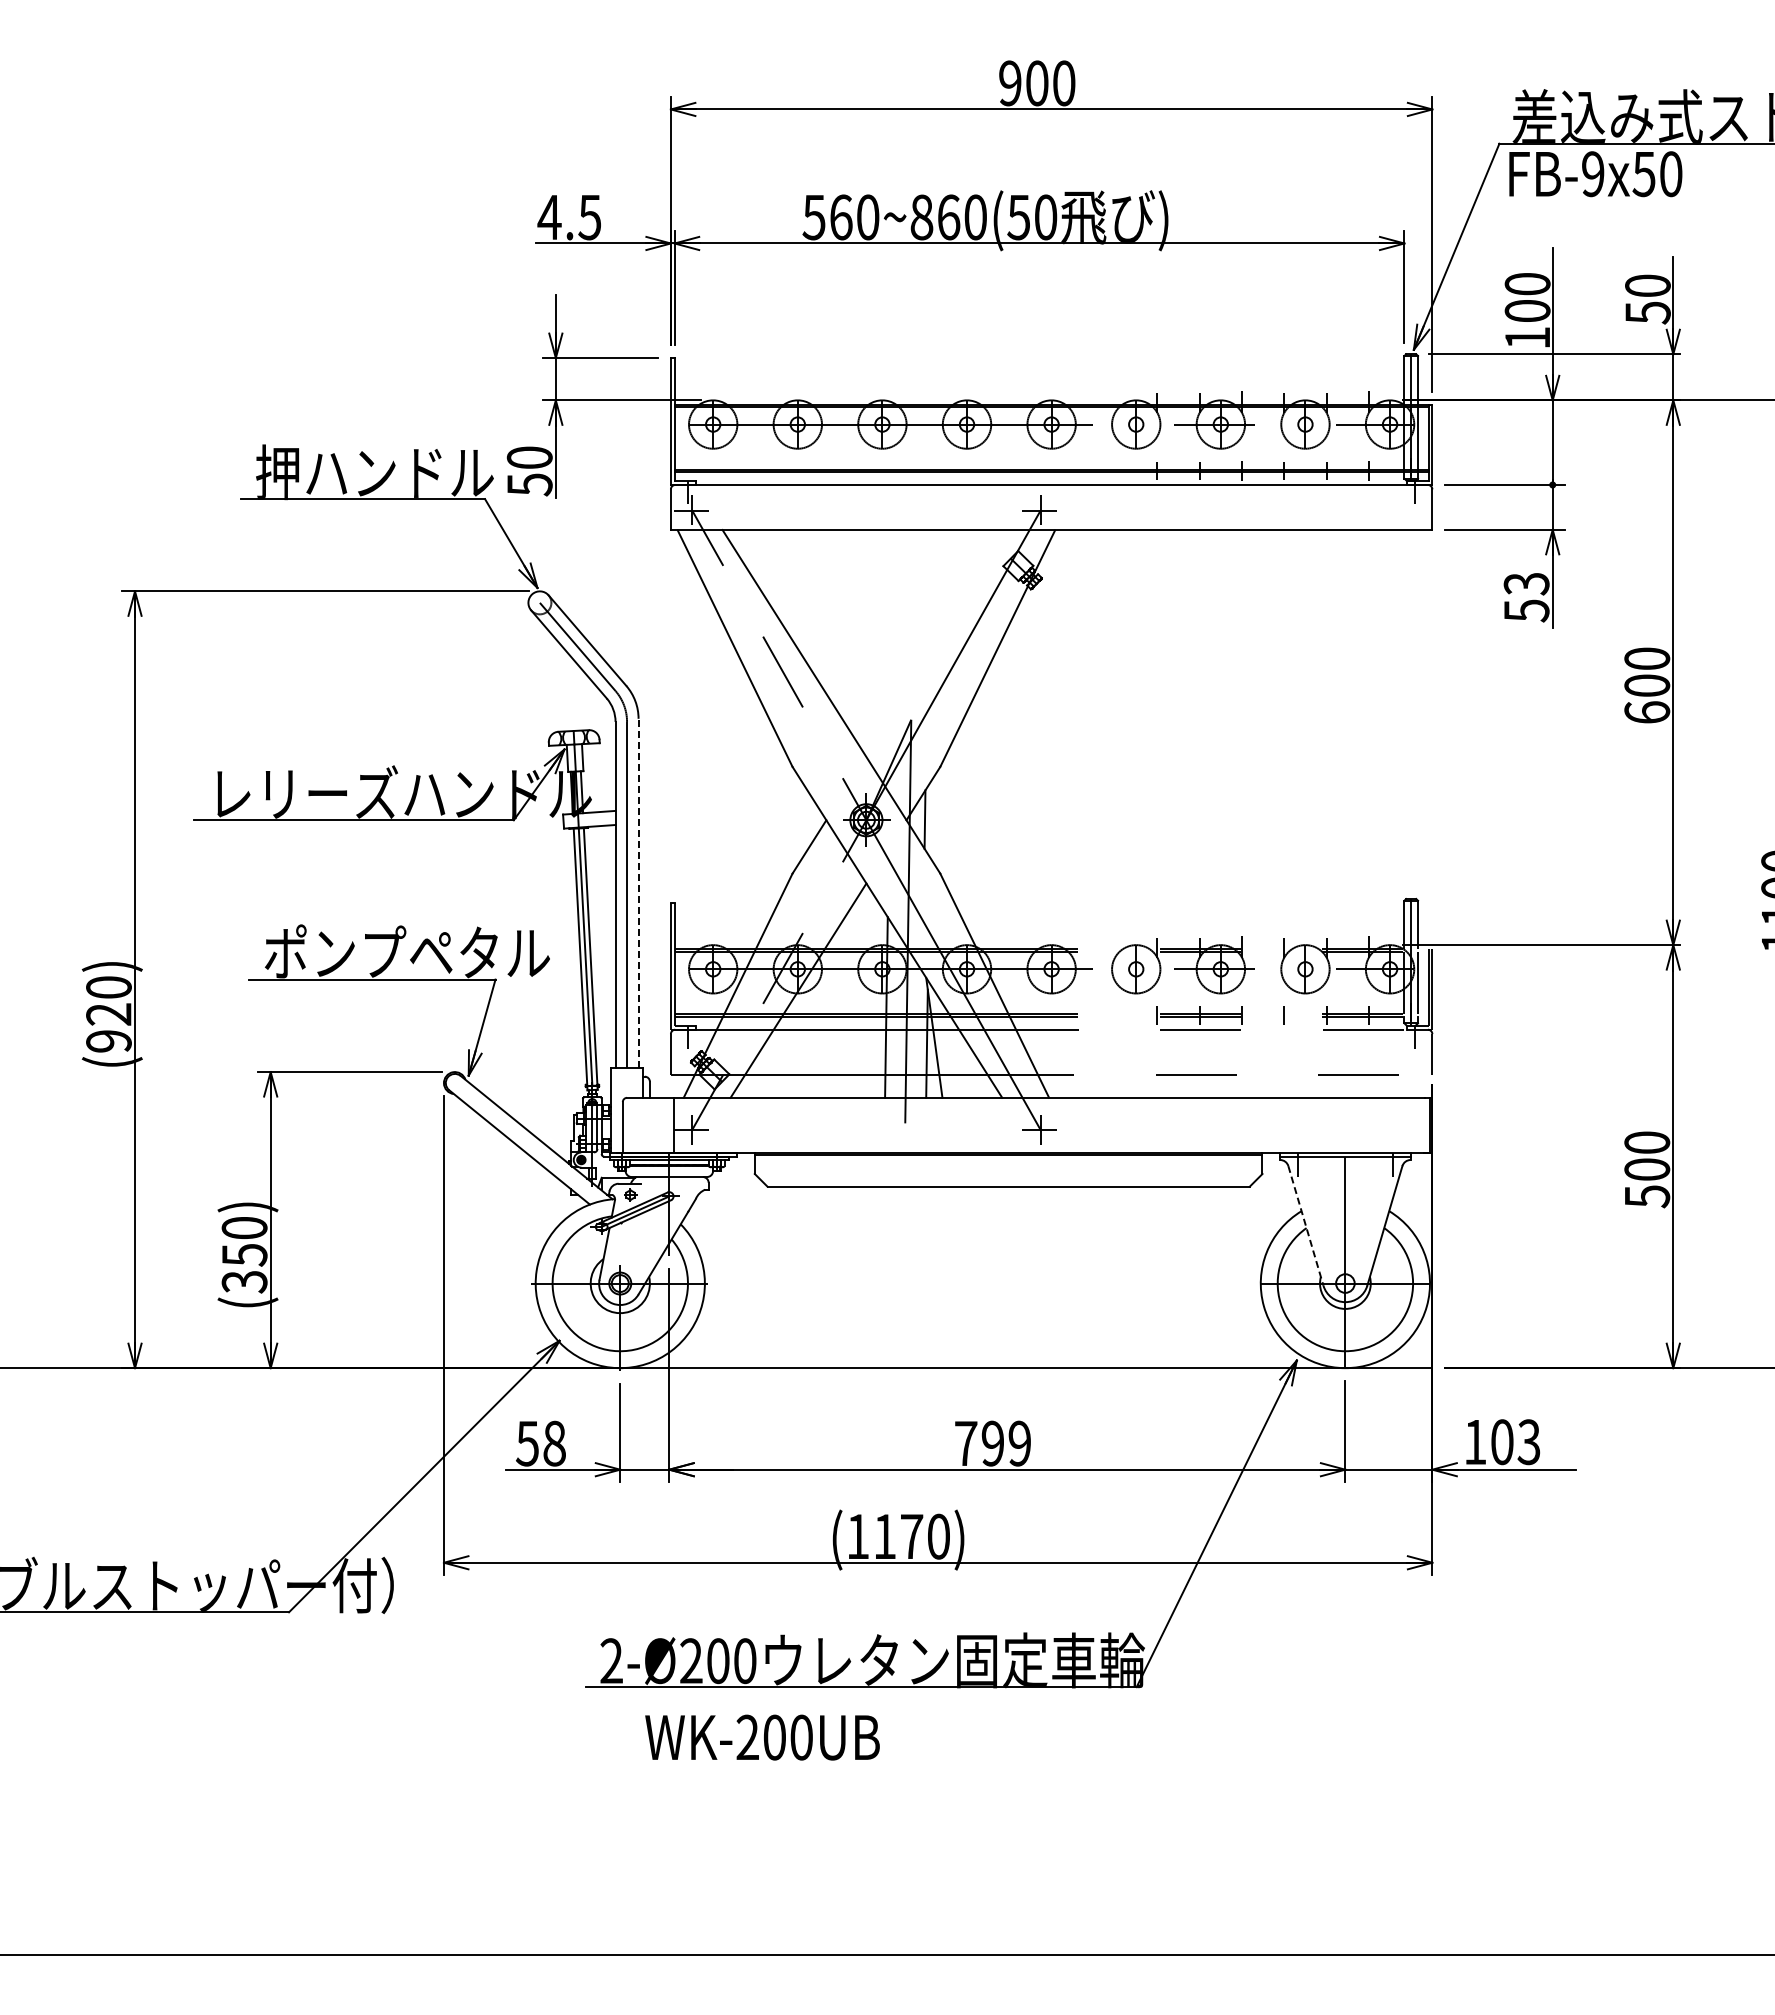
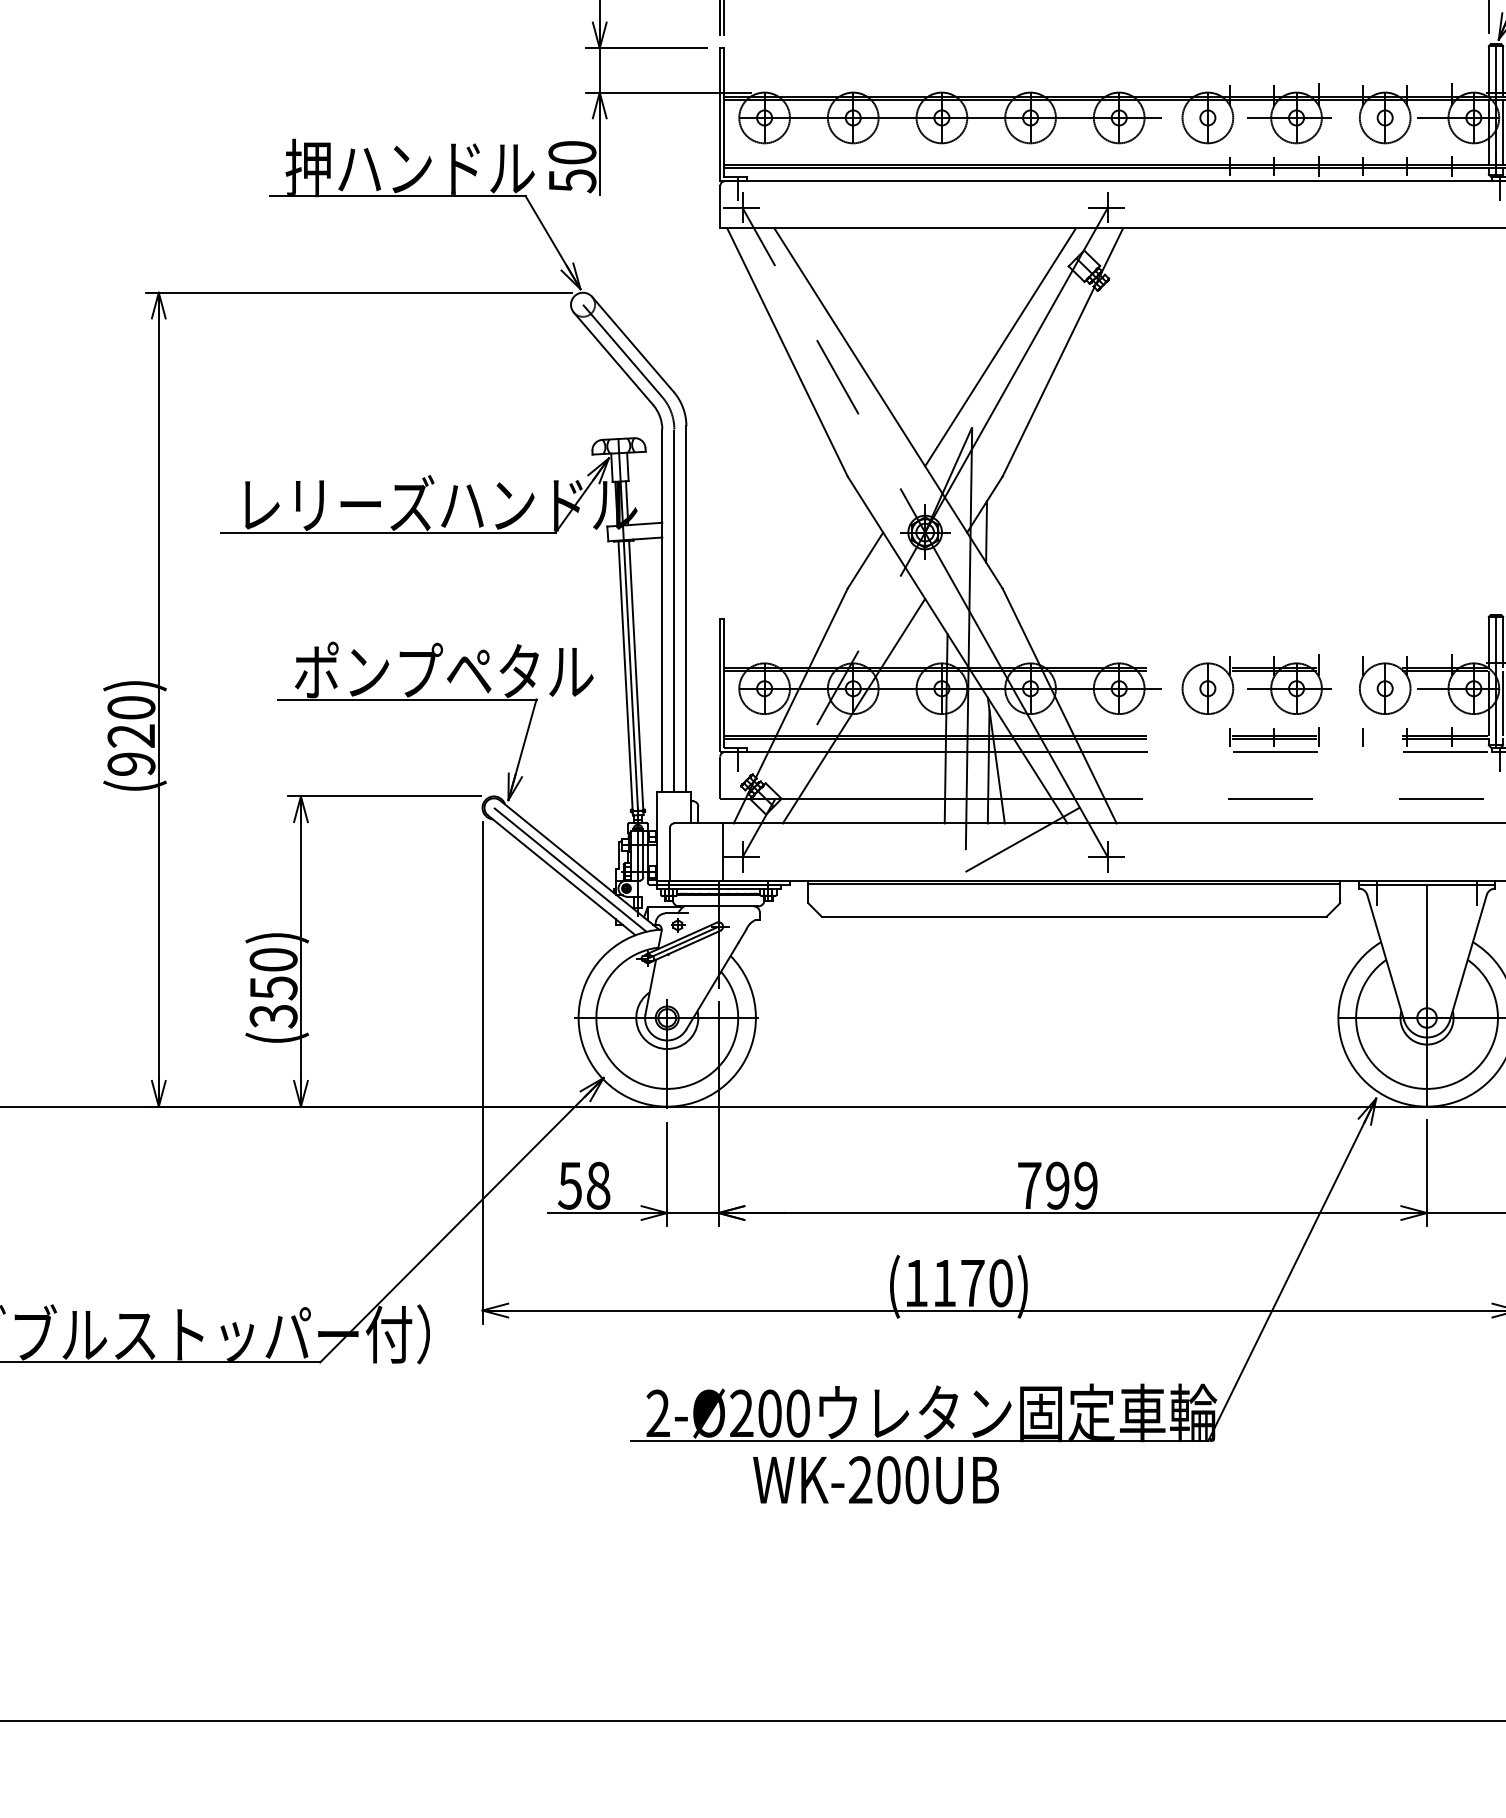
line: (938, 643) -> (1000, 347), added
line: (638, 893) -> (686, 609), dashed -> solid
line: (959, 1113) -> (1022, 839), added
line: (527, 1142) -> (570, 870), added
line: (1306, 1226) -> (1386, 958), dashed -> solid
text: (762, 1737) -> (876, 1480), moved

